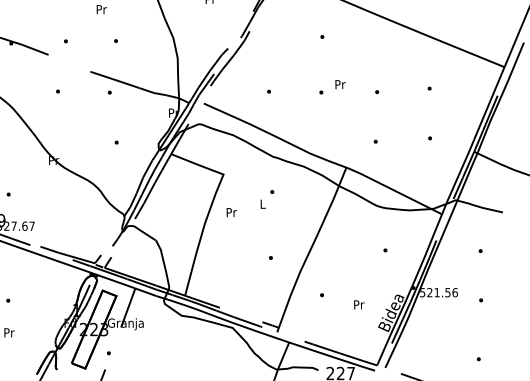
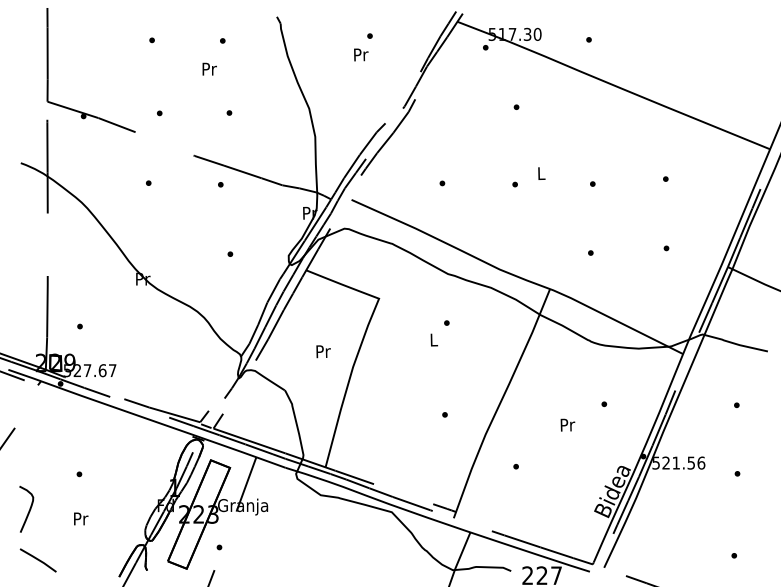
text: (340, 84) -> (541, 173), Pr -> L
text: (231, 212) -> (323, 351), moved
text: (358, 304) -> (567, 424), moved

